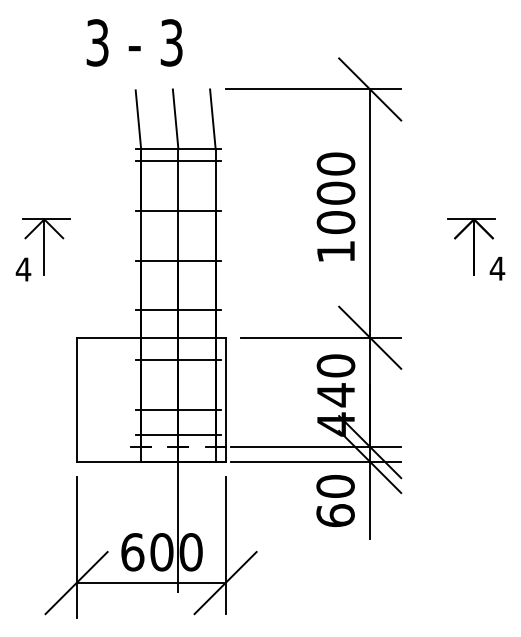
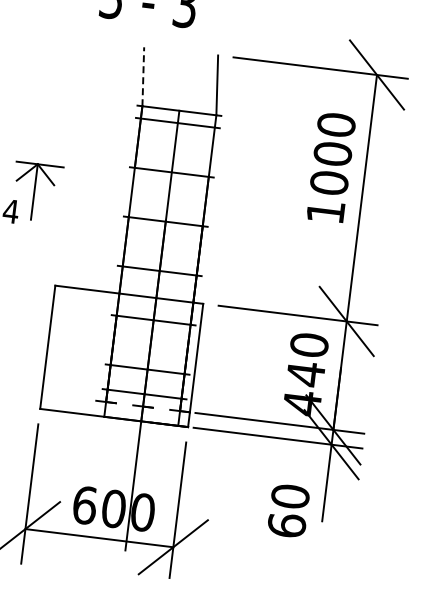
line: (138, 119) -> (143, 76), solid -> dashed
line: (175, 119) -> (180, 81), removed
text: (335, 206) -> (330, 167), moved
text: (335, 500) -> (288, 510), moved

